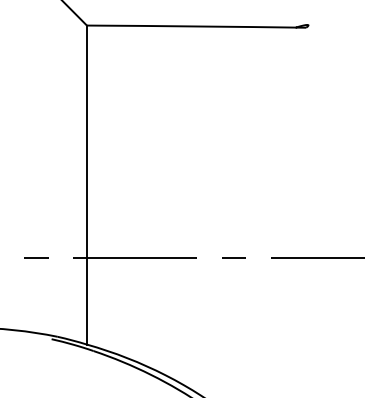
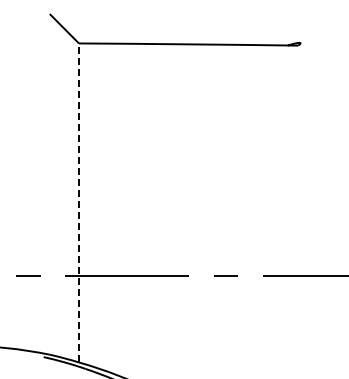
line: (86, 185) -> (78, 203), solid -> dashed

